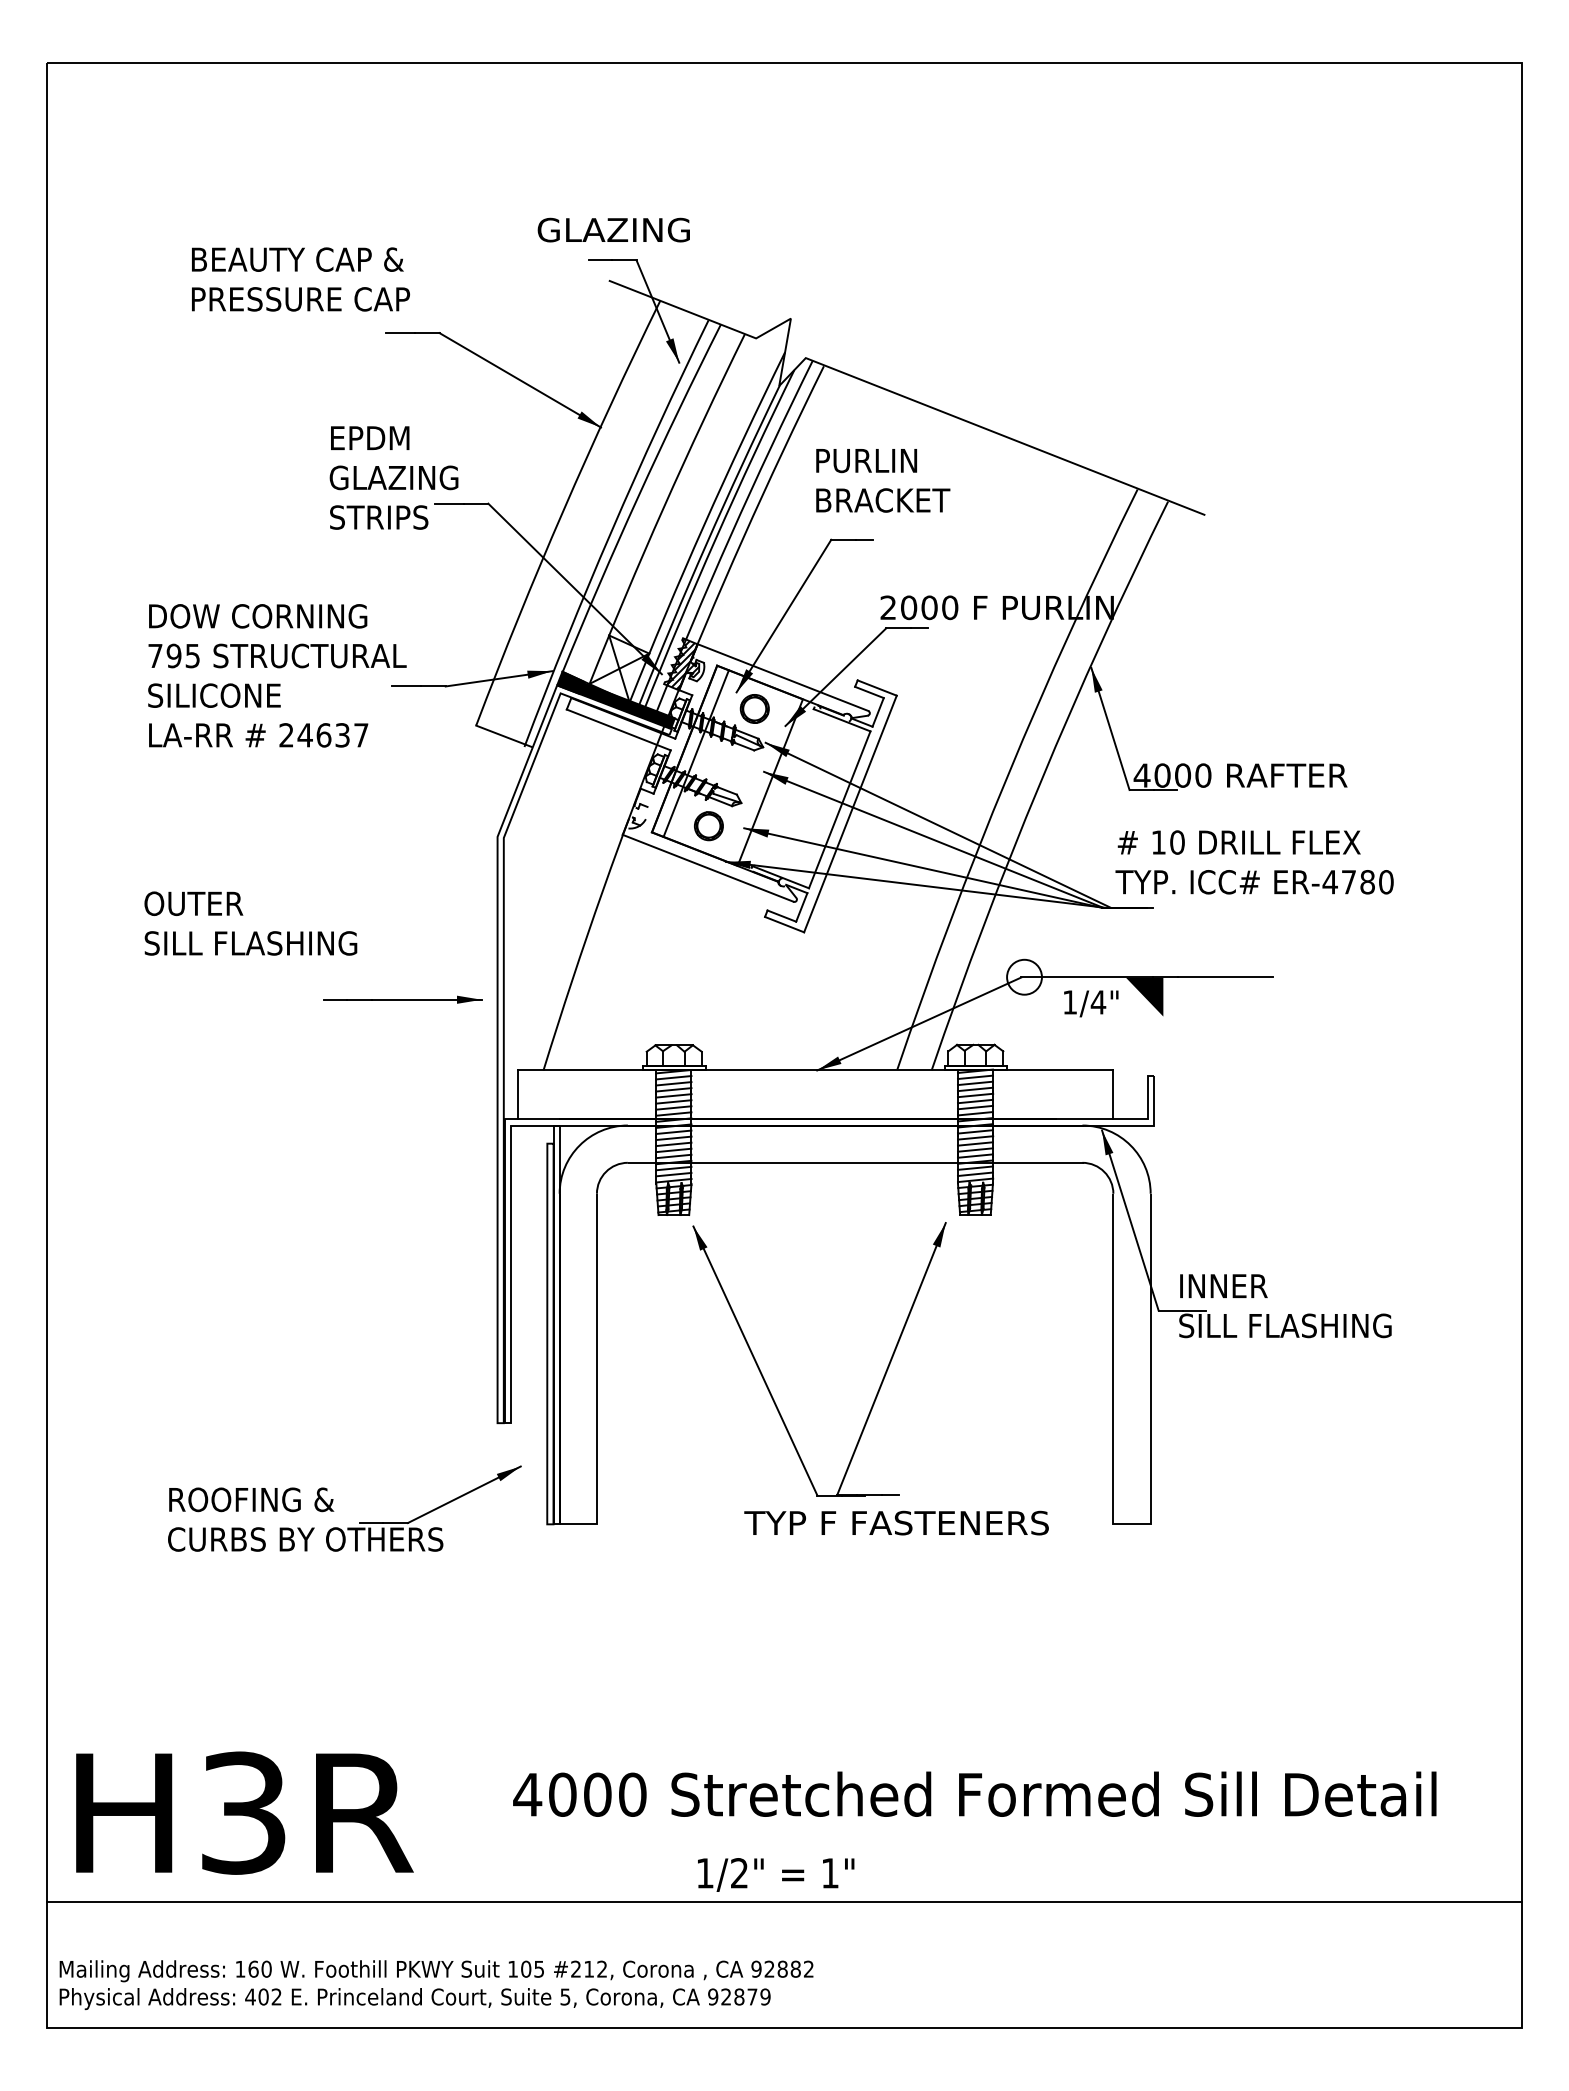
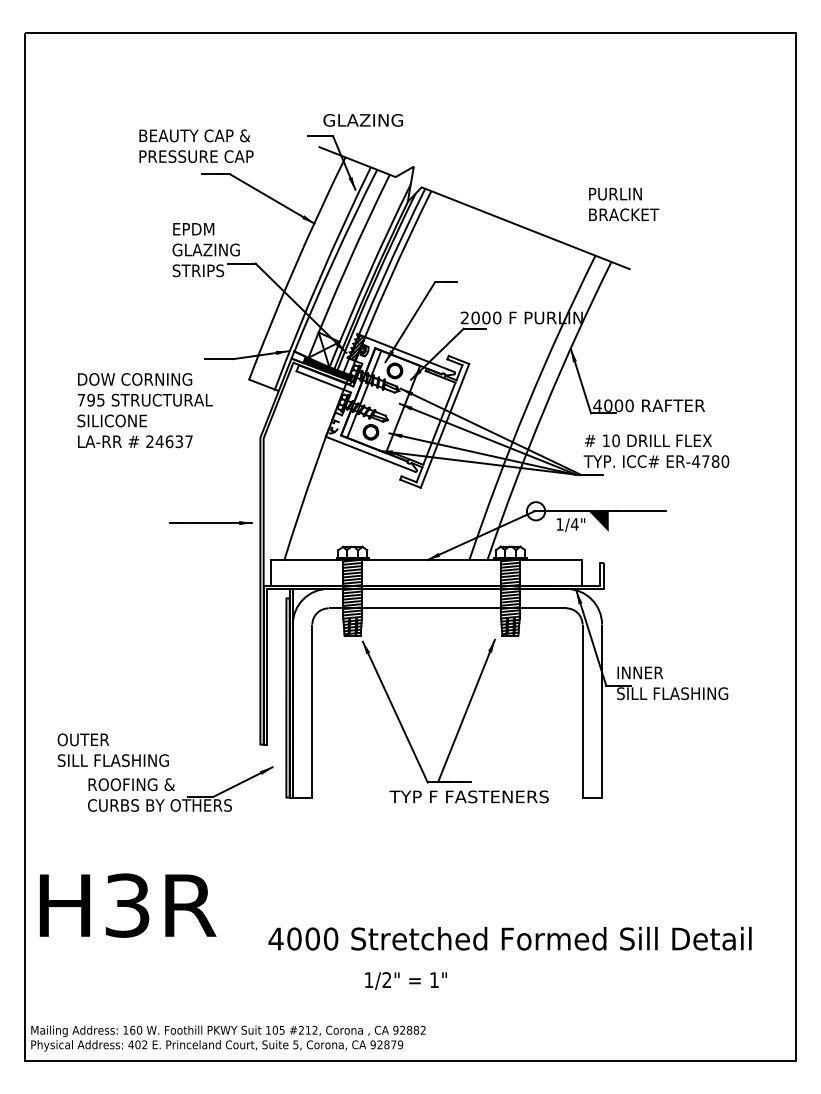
text: (612, 230) -> (362, 120), moved
text: (300, 278) -> (196, 145), moved
text: (883, 480) -> (624, 204), moved
text: (276, 675) -> (144, 410), moved
fill: (570, 683) -> (298, 357), removed
text: (249, 922) -> (112, 749), moved
text: (245, 1812) -> (128, 905), moved
line: (784, 1902) -> (410, 995), removed

